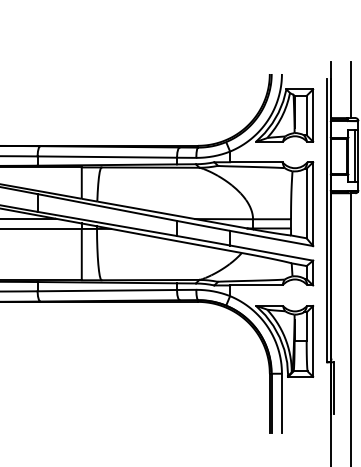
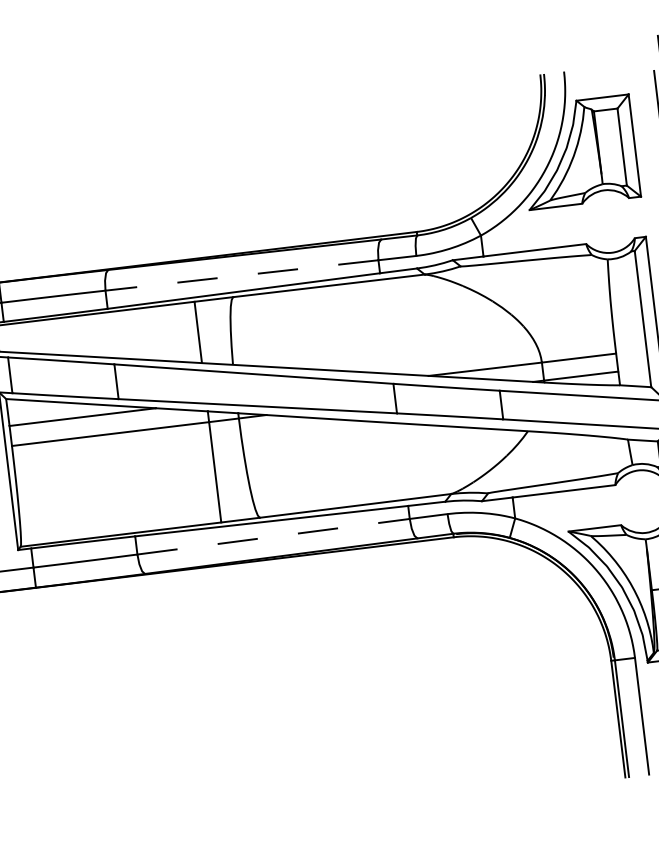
line: (107, 157) -> (242, 276), solid -> dashed
line: (107, 290) -> (274, 536), solid -> dashed

